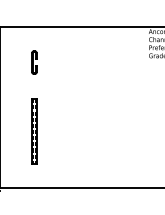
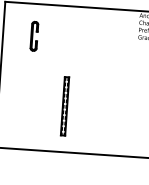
part: (34, 62) -> (34, 36), size x1.4
part: (34, 131) -> (65, 106), moved

